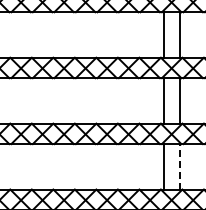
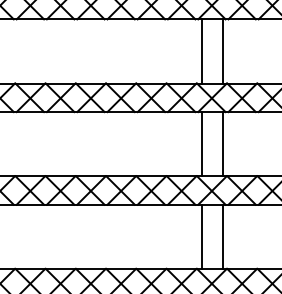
line: (179, 166) -> (222, 236), dashed -> solid

